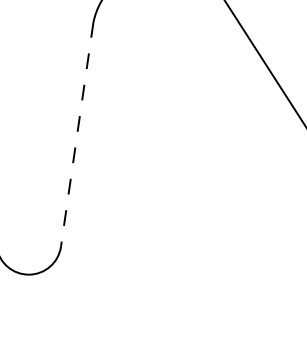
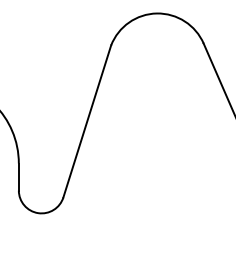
line: (77, 134) -> (87, 121), dashed -> solid

